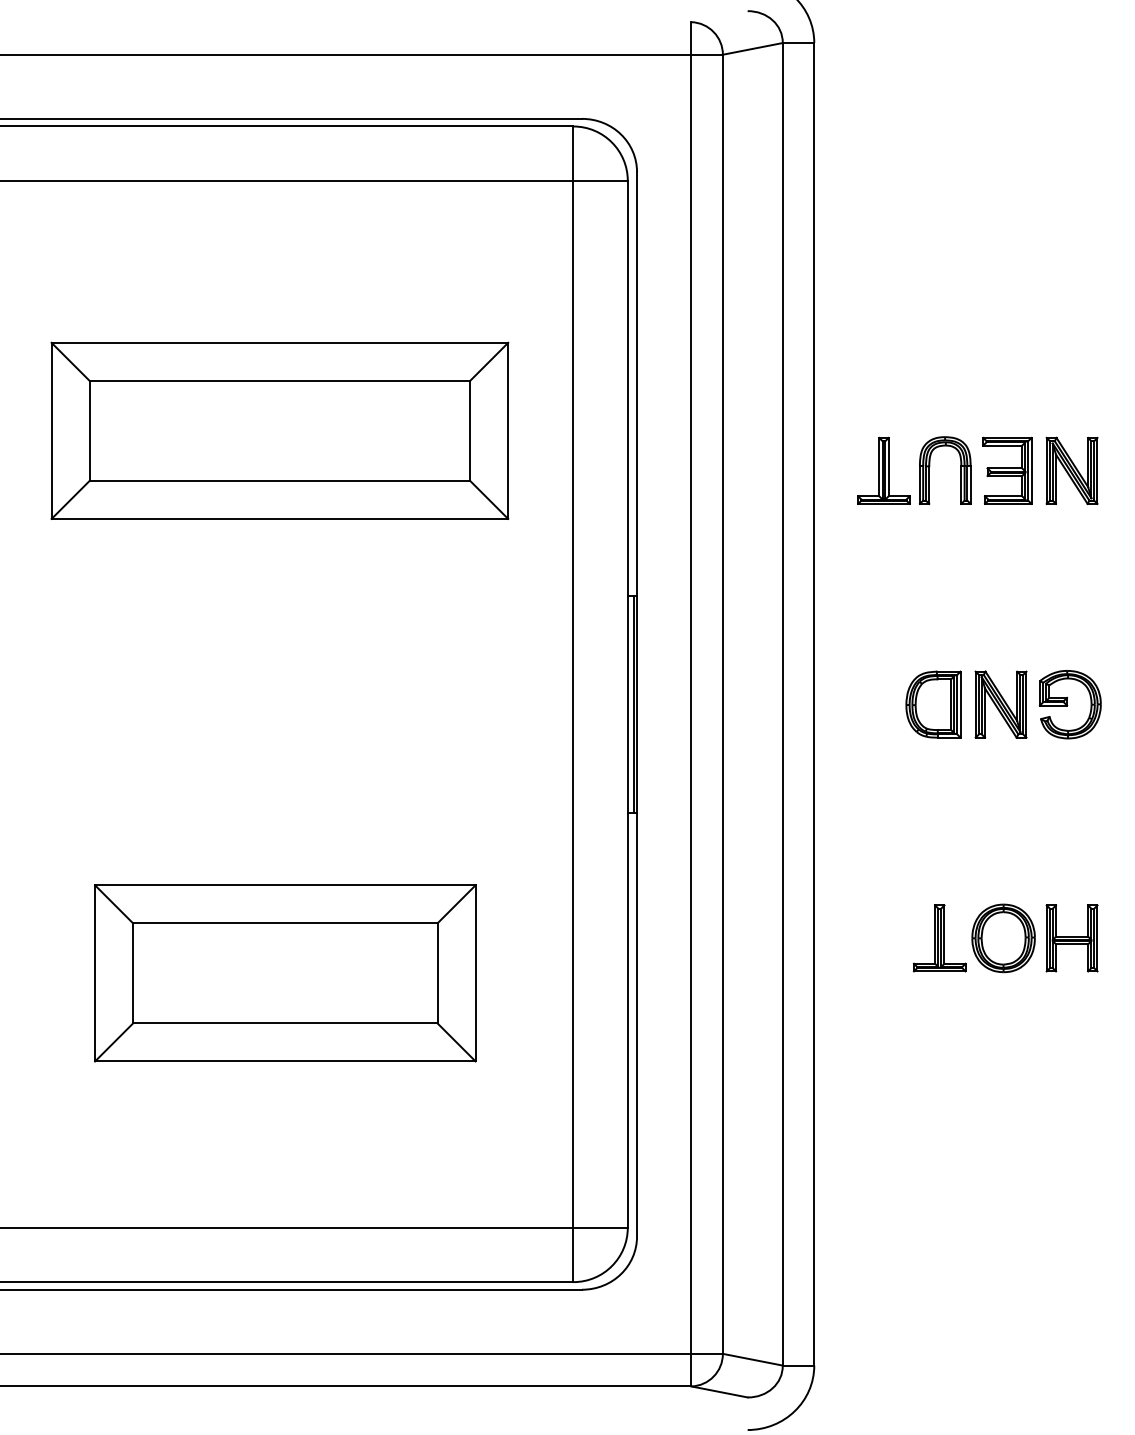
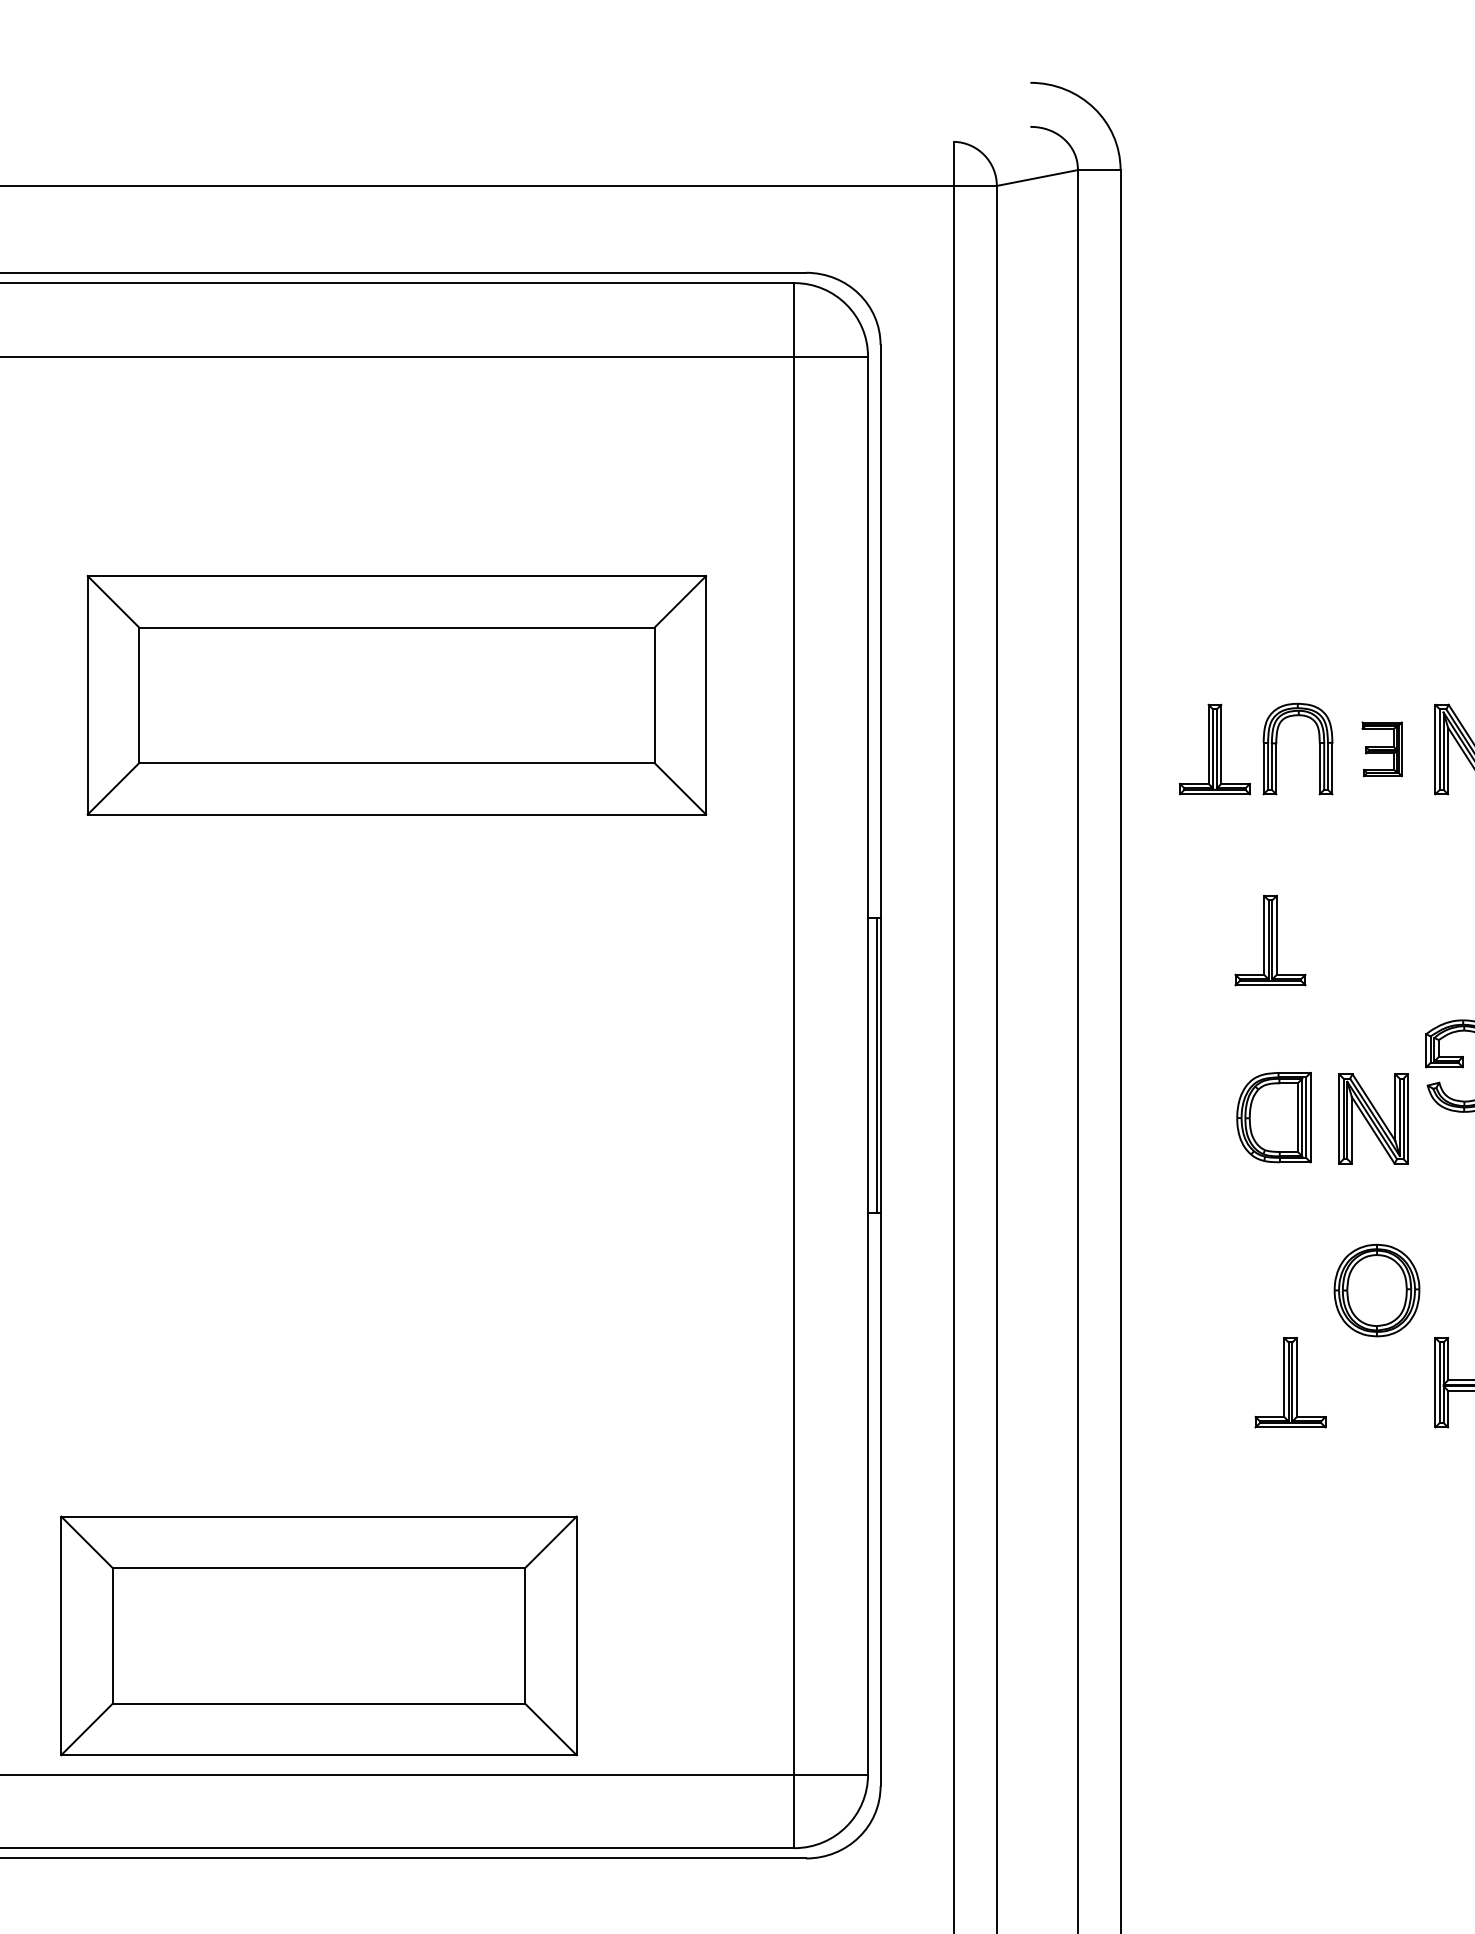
part: (1007, 470) -> (1382, 748), size x0.6
part: (924, 611) -> (1269, 939), added
part: (933, 704) -> (1273, 1117), moved
part: (1000, 704) -> (1372, 1118), moved
part: (1003, 938) -> (1376, 1290), moved
part: (285, 973) -> (319, 1636), moved

